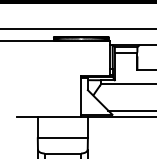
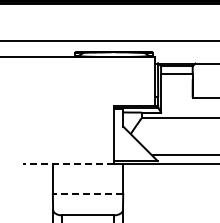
line: (48, 116) -> (68, 163), solid -> dashed
line: (62, 138) -> (87, 194), solid -> dashed

